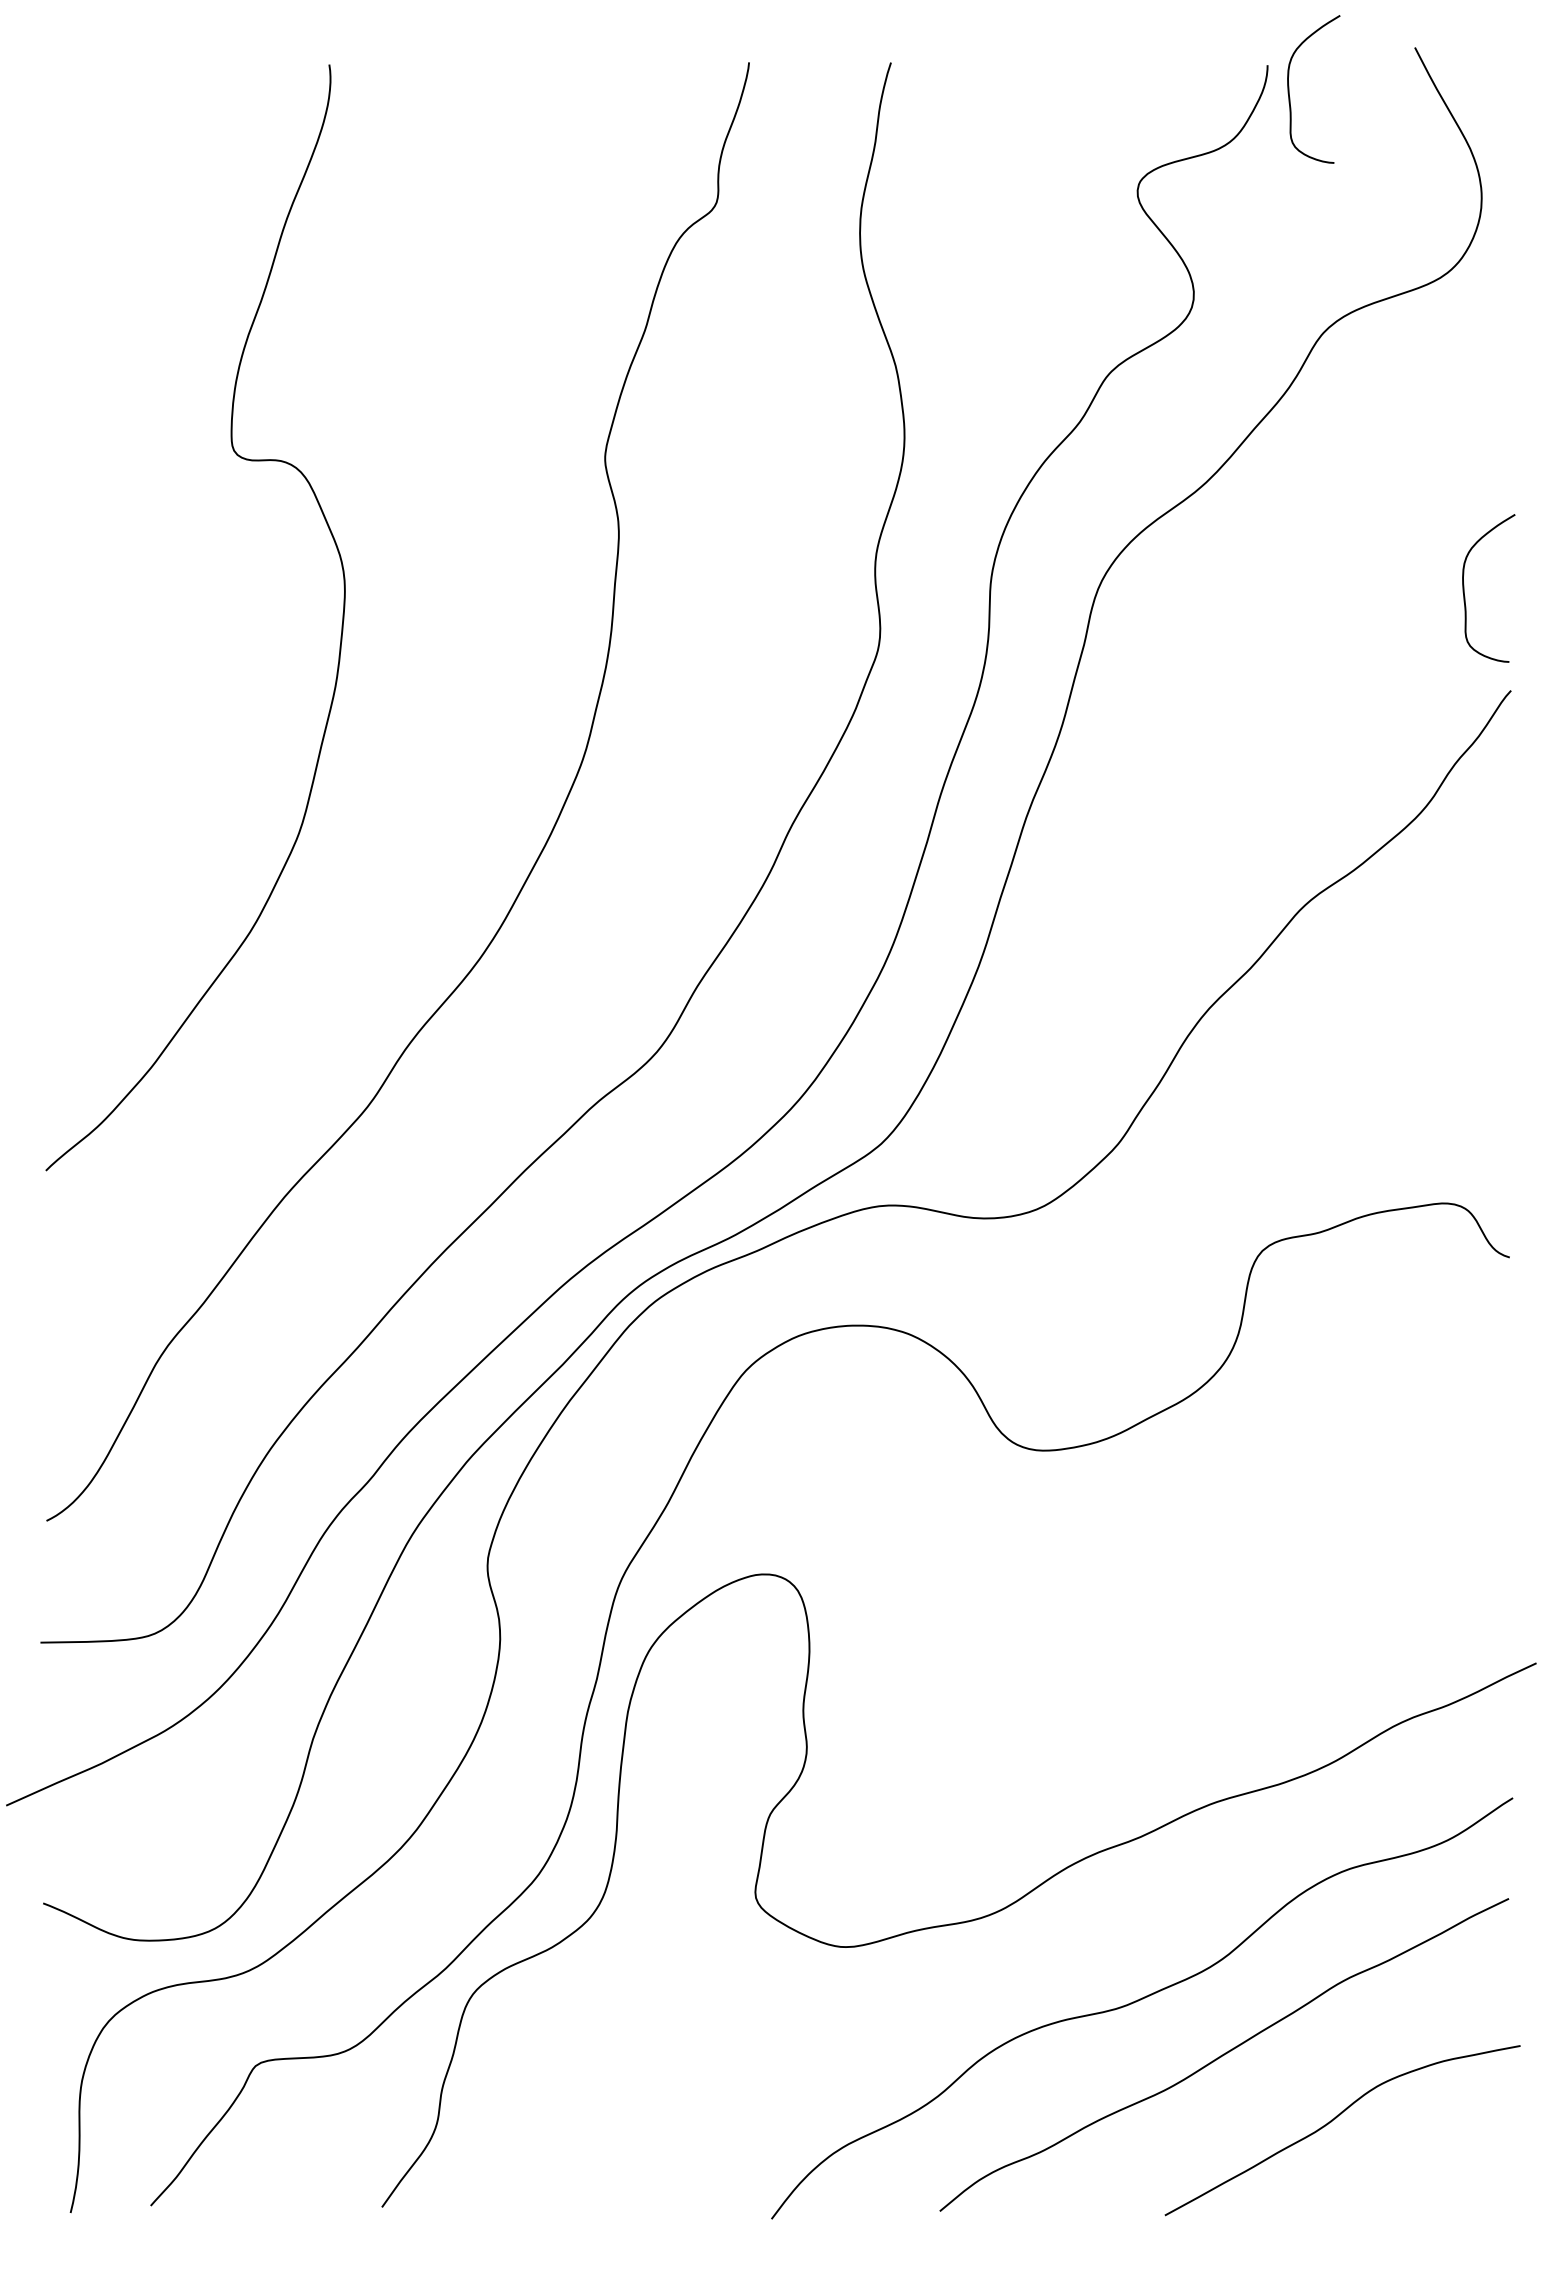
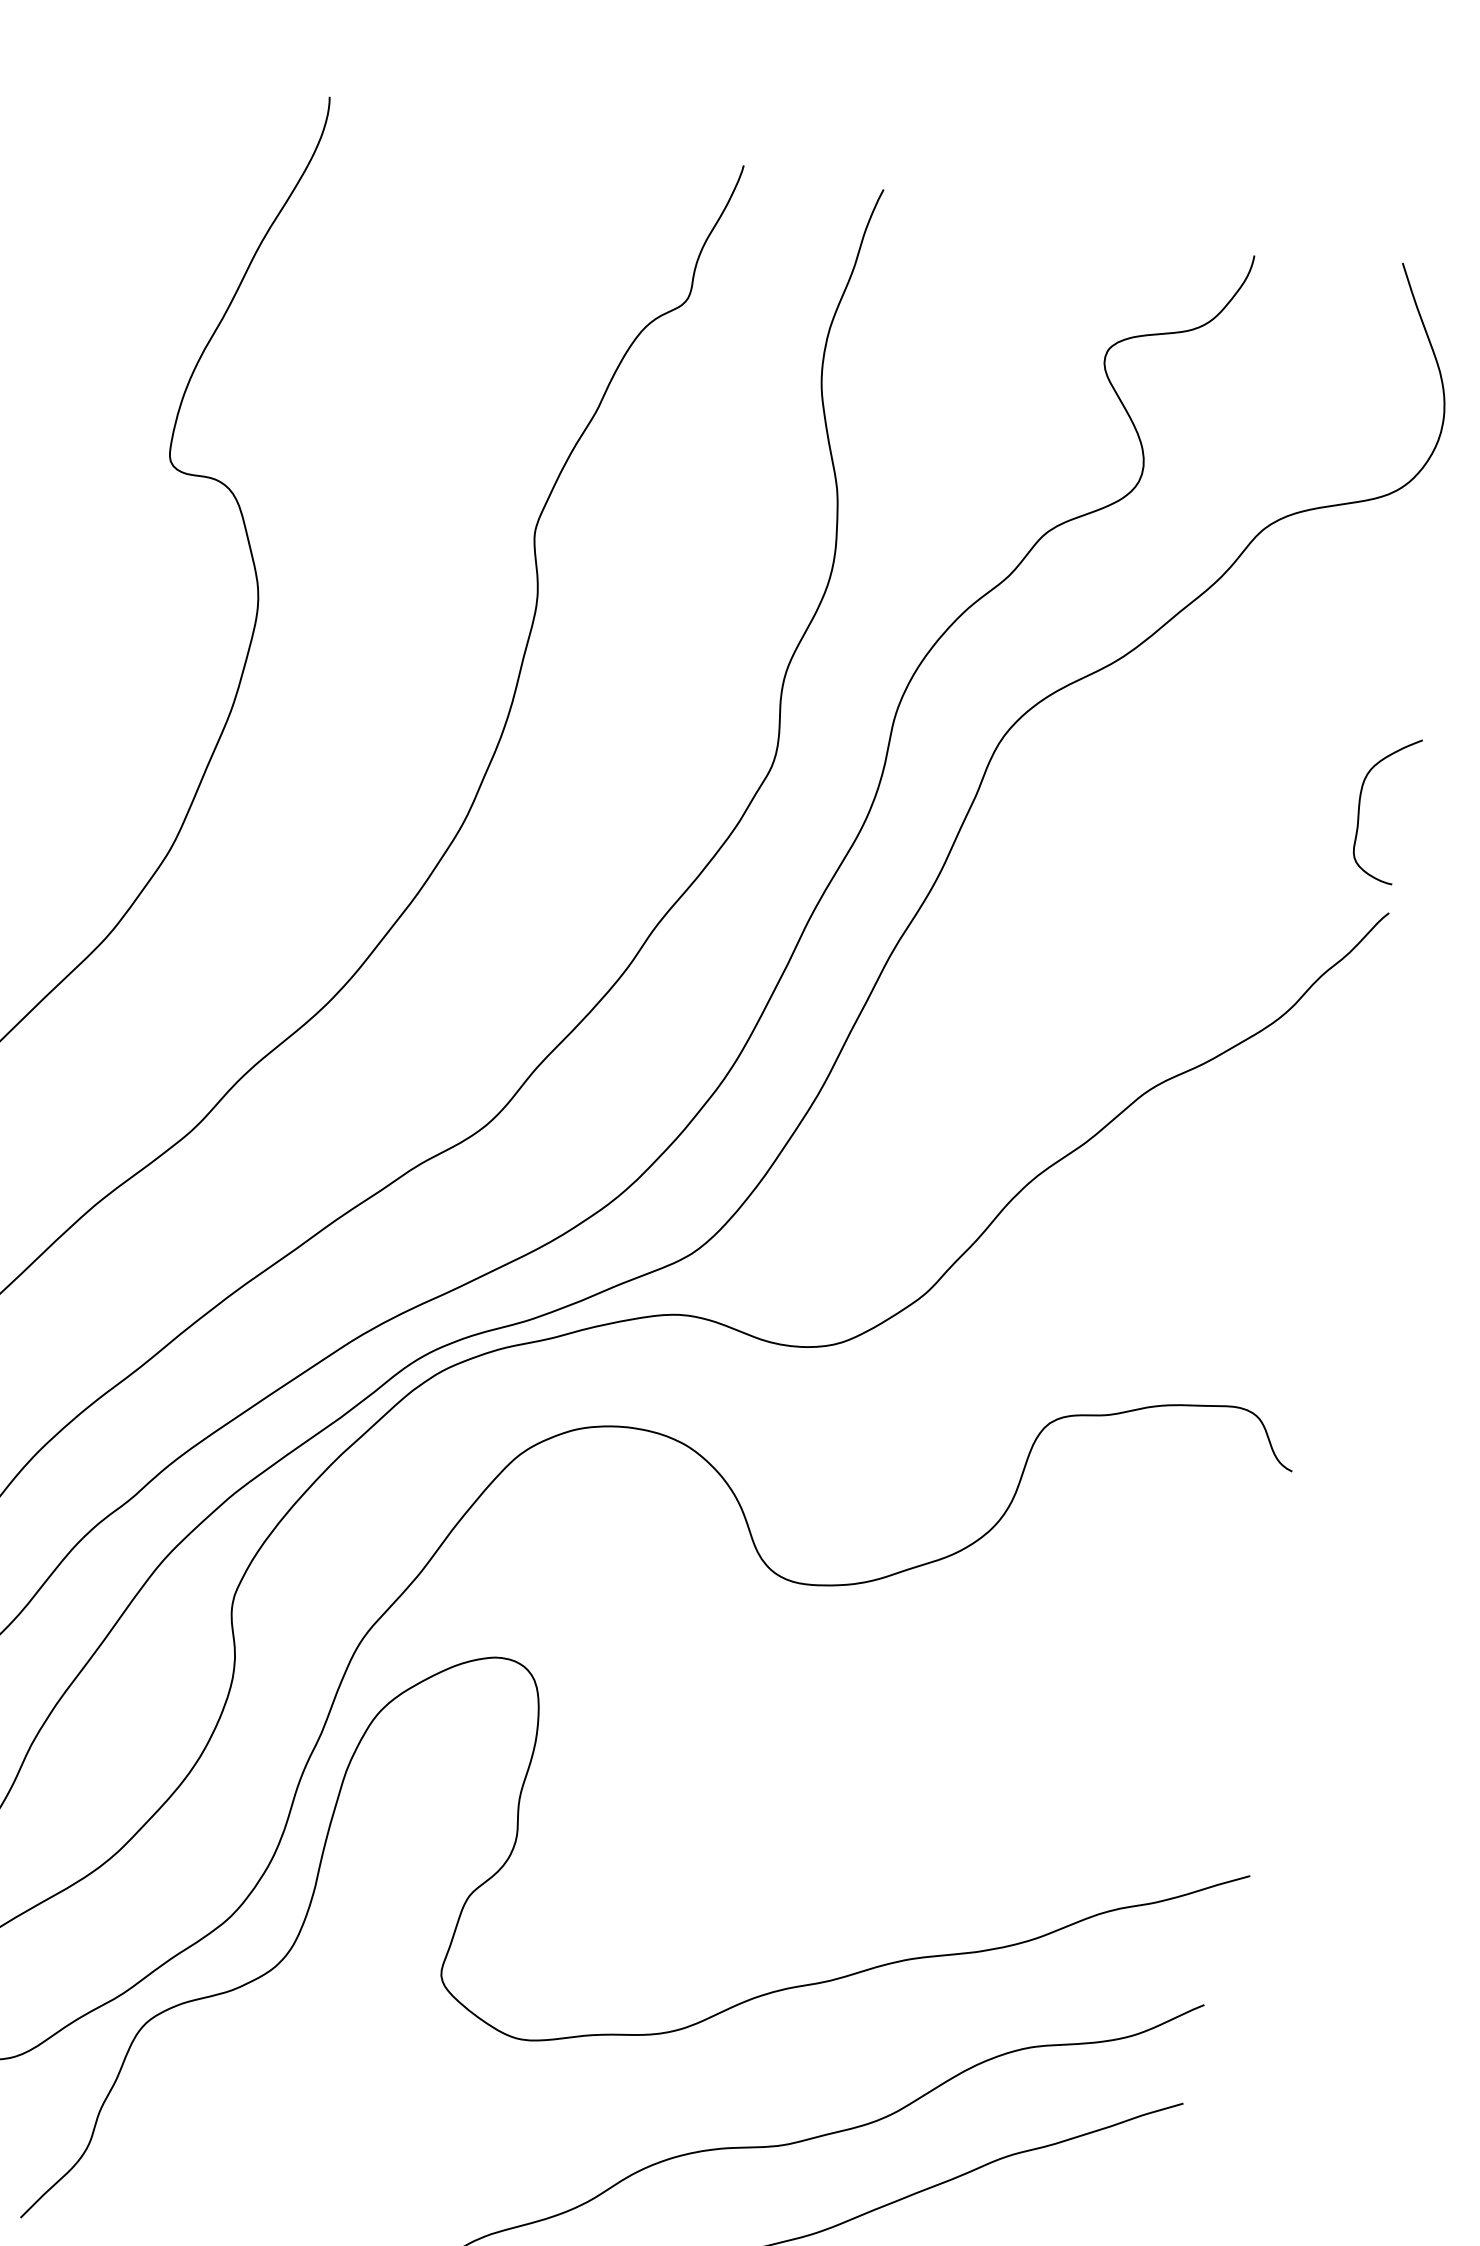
curve: (1289, 89) -> (1271, 283), removed

